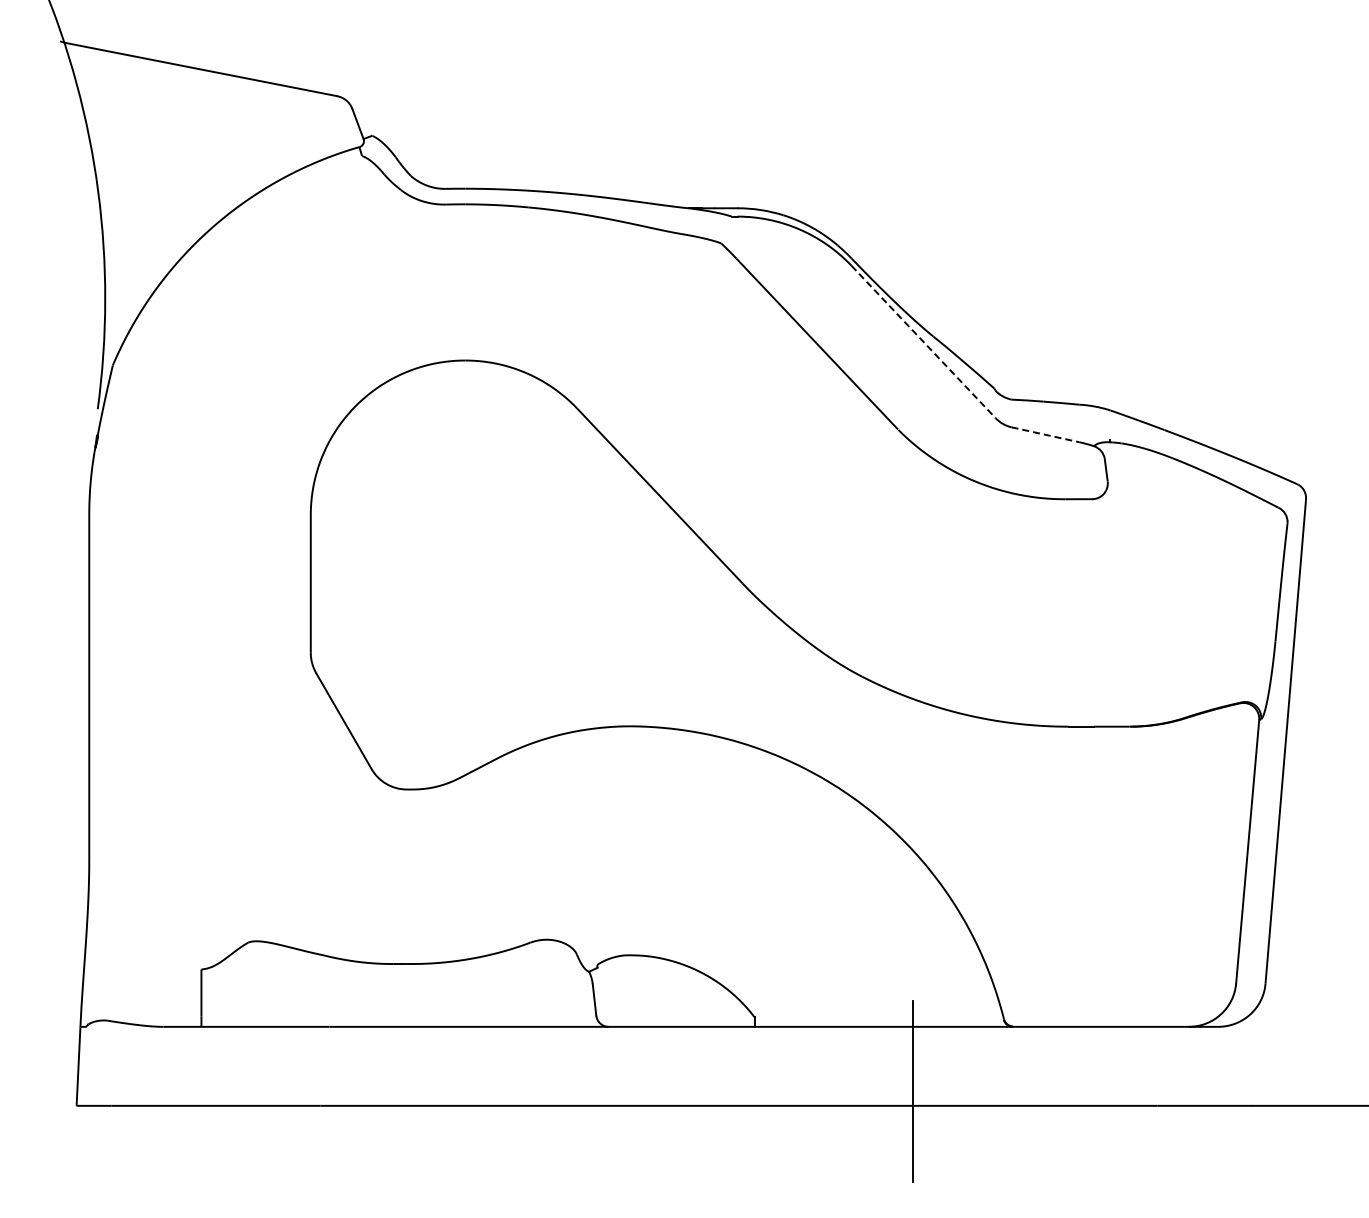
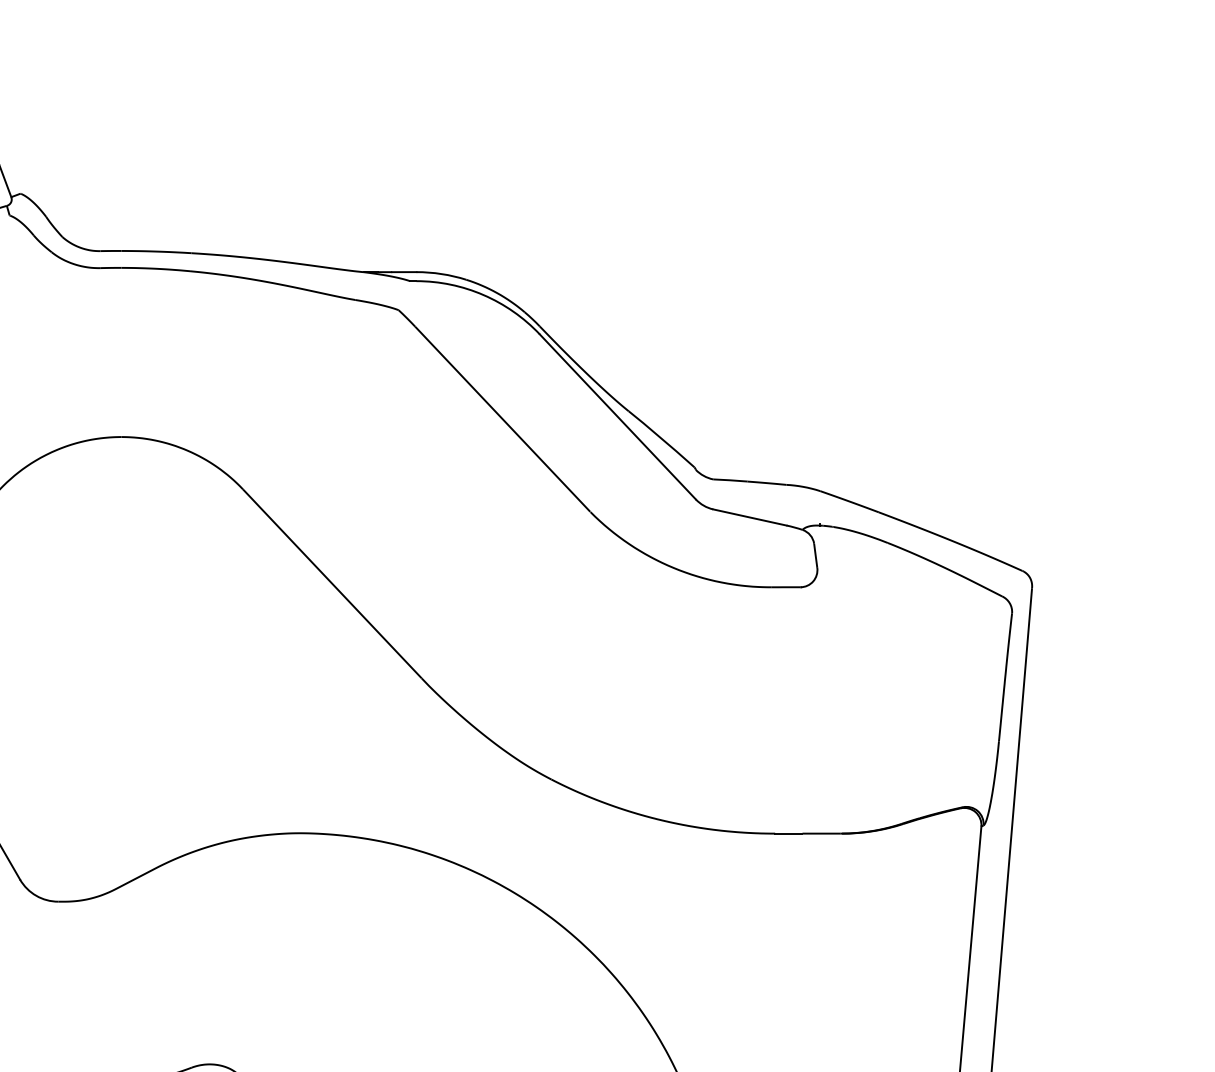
line: (923, 341) -> (617, 416), dashed -> solid
line: (1045, 434) -> (749, 517), dashed -> solid

